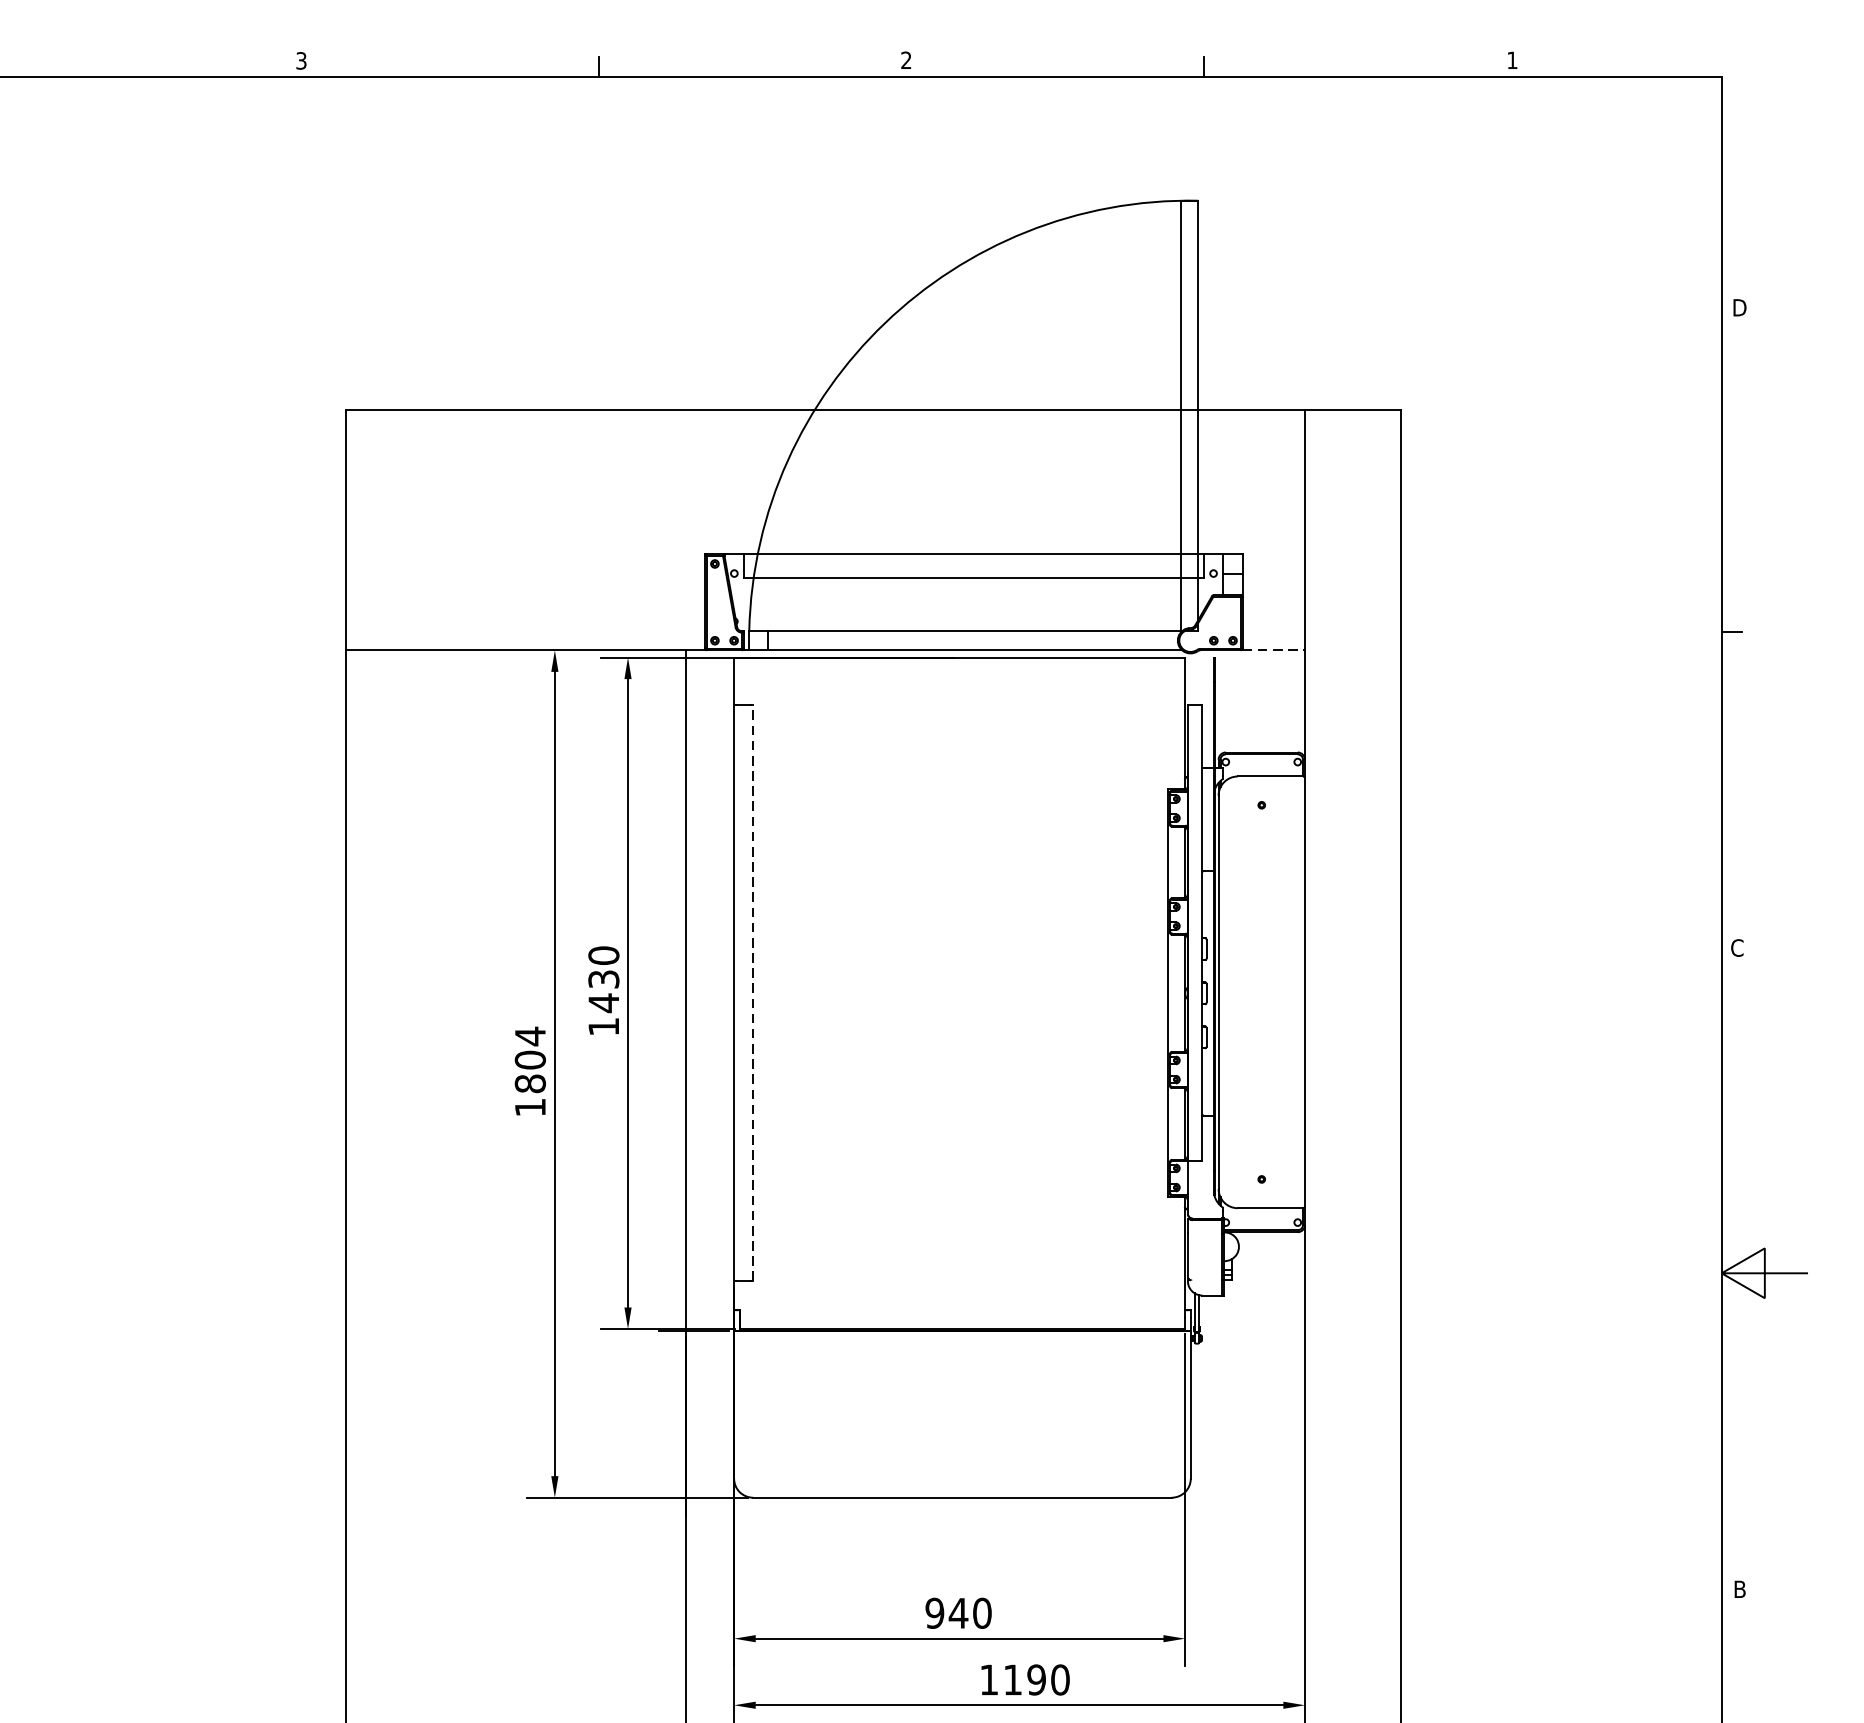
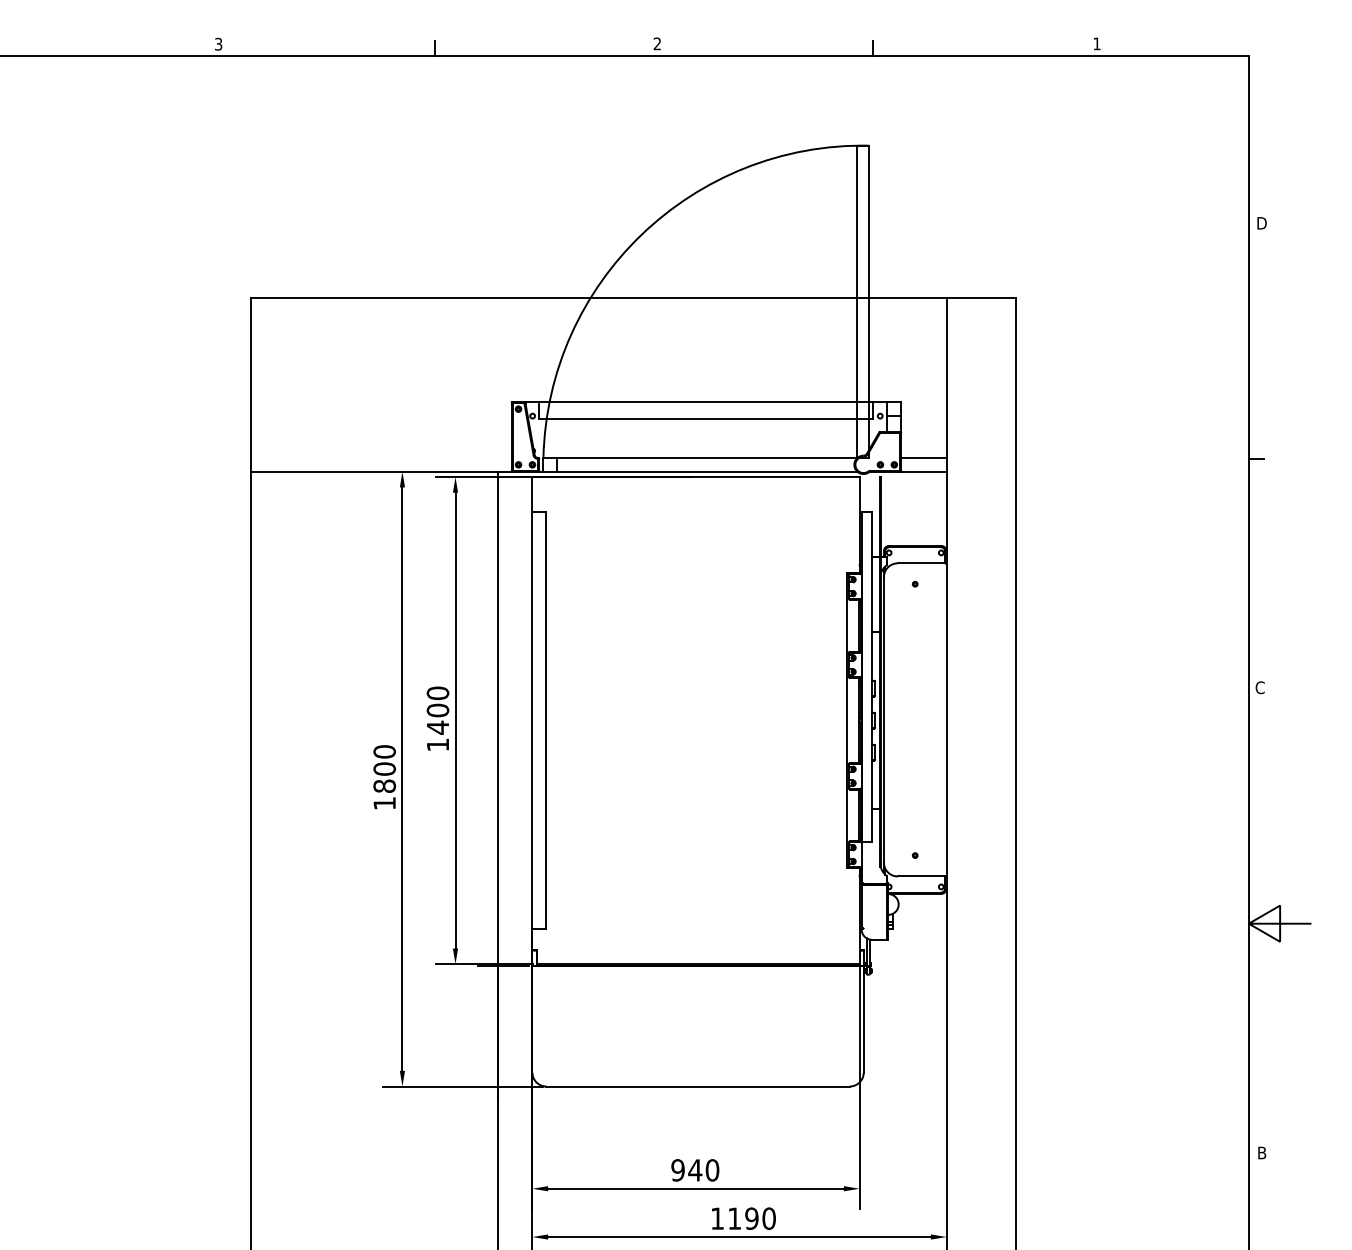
line: (1273, 630) -> (923, 457), added
line: (1273, 649) -> (923, 471), dashed -> solid
text: (603, 979) -> (437, 710), 1430 -> 1400
line: (753, 993) -> (546, 720), dashed -> solid
text: (530, 1035) -> (384, 751), 1804 -> 1800

